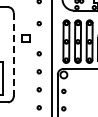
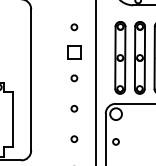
part: (25, 38) -> (73, 52), moved
line: (13, 54) -> (30, 79), dashed -> solid

